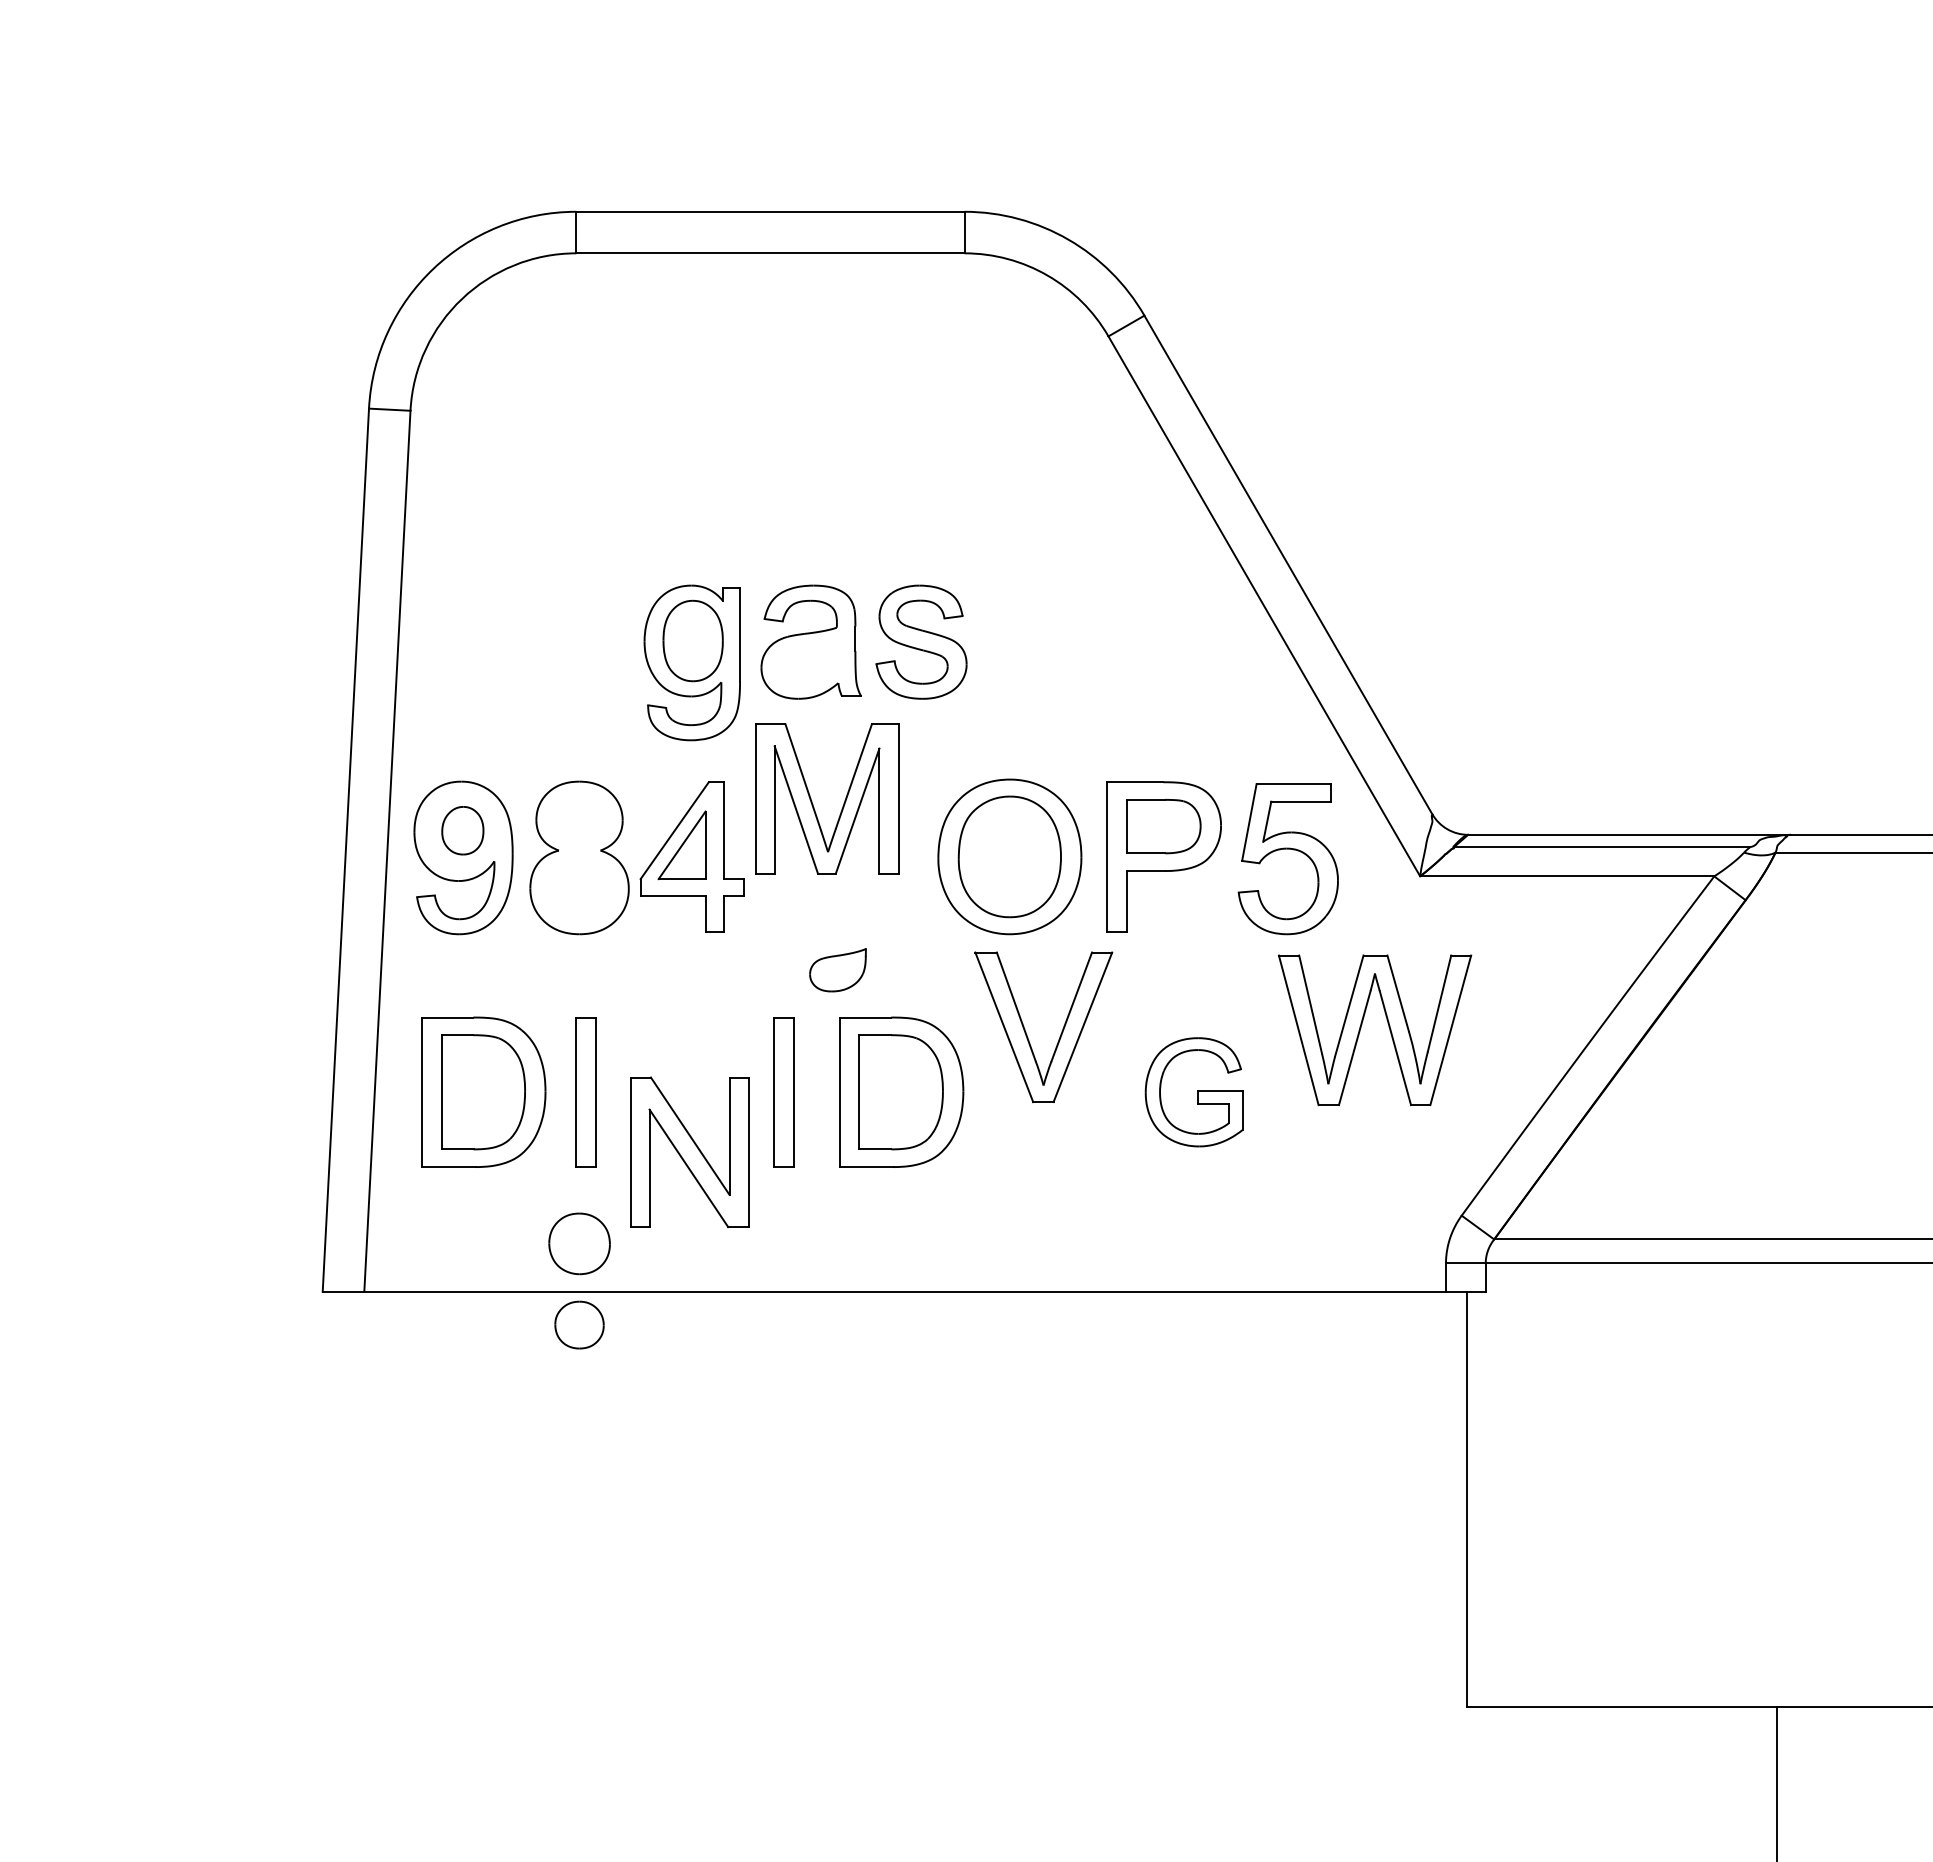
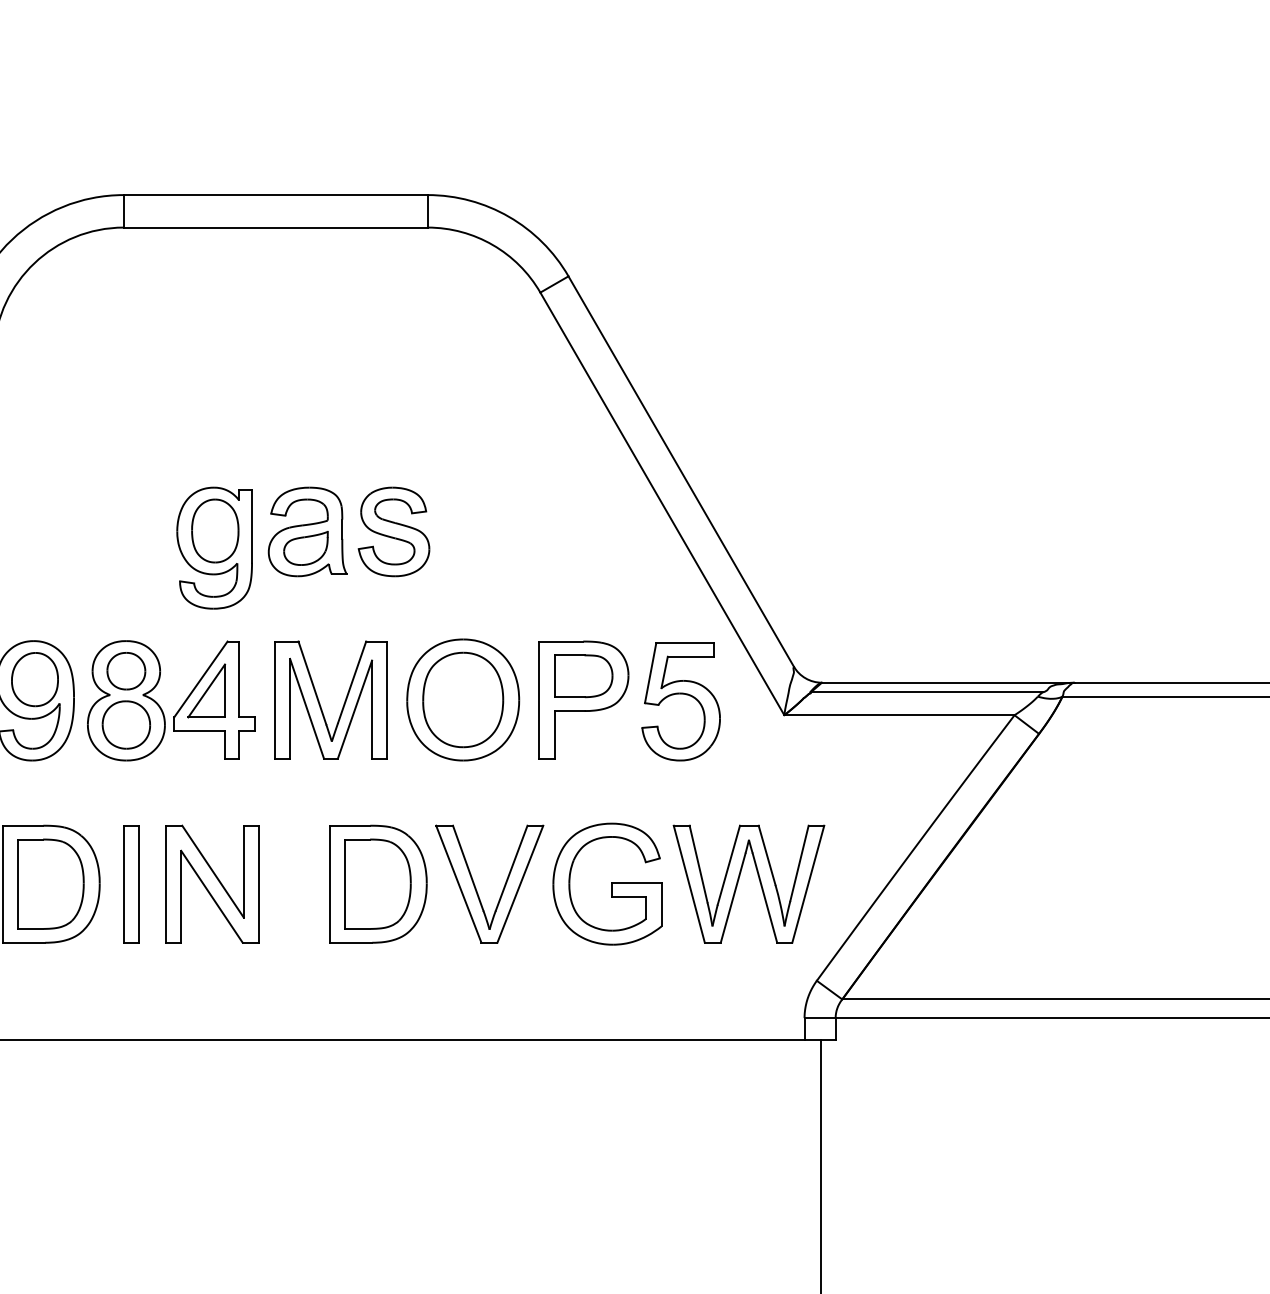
part: (813, 804) -> (320, 704), moved
part: (462, 830) -> (34, 679), size x1.43
part: (837, 970) -> (305, 548), moved
part: (1388, 1027) -> (759, 882), moved
part: (1026, 1031) -> (476, 887), moved
part: (783, 1092) -> (286, 884), removed
part: (1193, 1092) -> (606, 884), size x1.43
part: (689, 1151) -> (212, 883), moved
part: (579, 1243) -> (126, 724), moved
part: (579, 1324) -> (126, 670), moved

